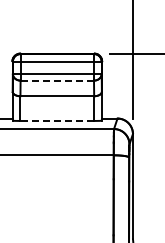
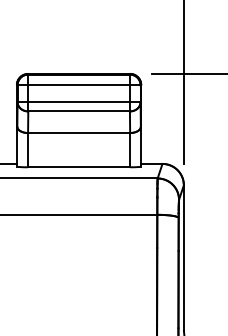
line: (57, 80) -> (79, 111), dashed -> solid
line: (57, 121) -> (79, 168), dashed -> solid

